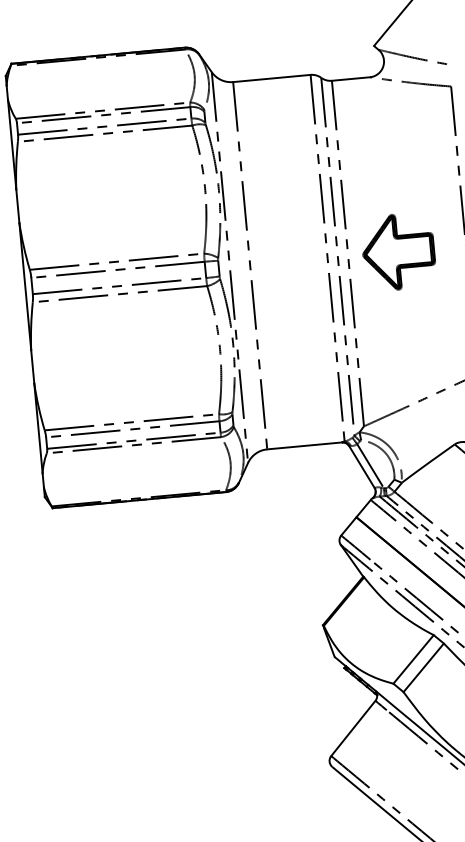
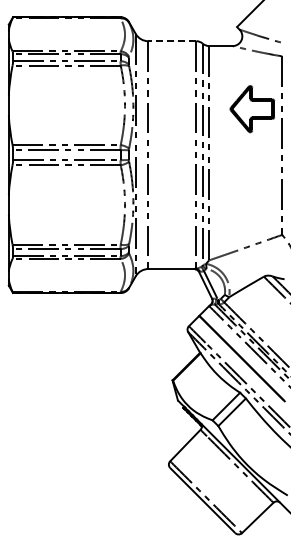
line: (270, 79) -> (171, 41), solid -> dashed
part: (398, 252) -> (252, 109), moved

